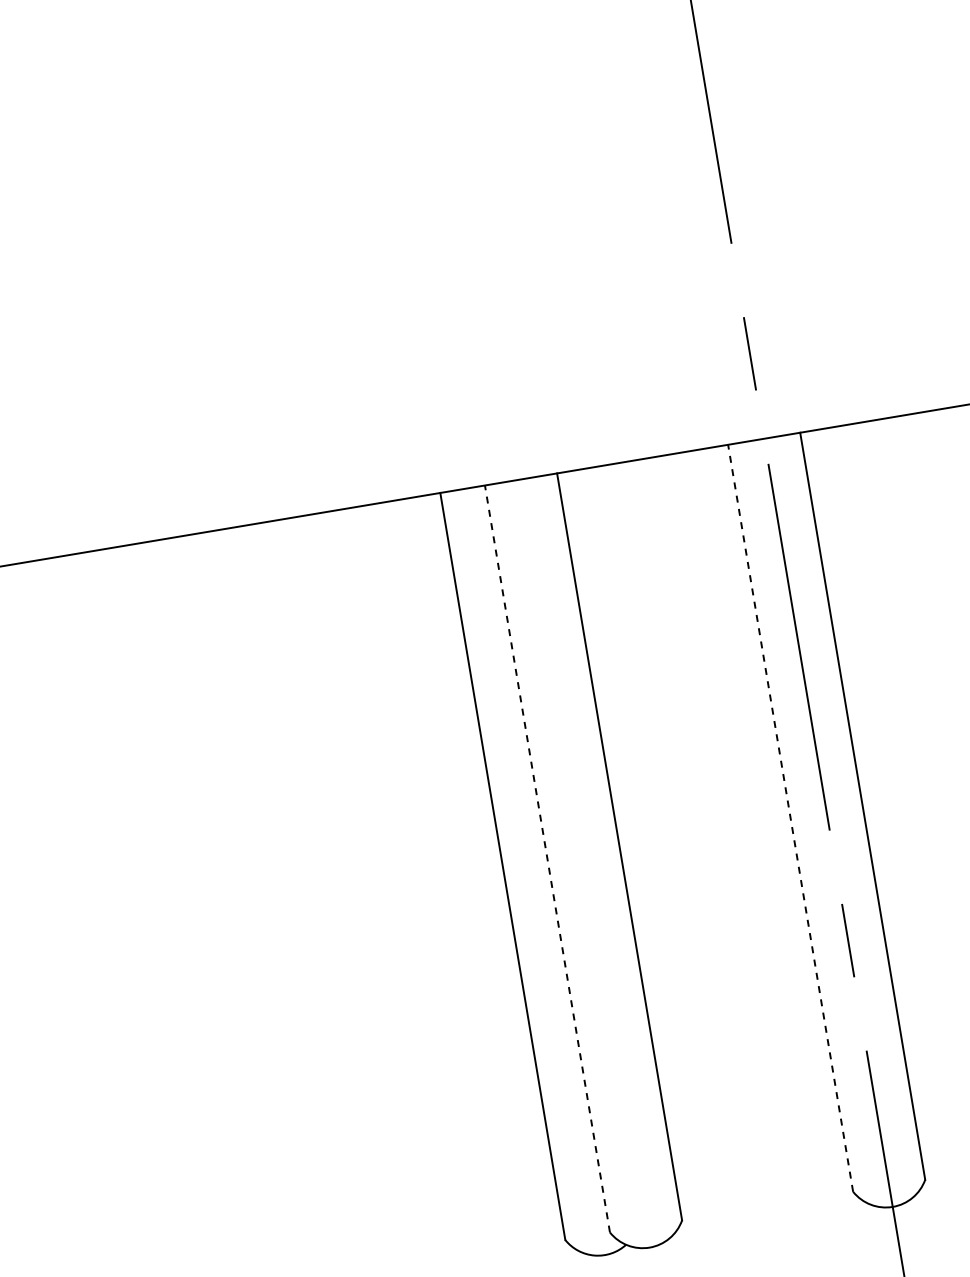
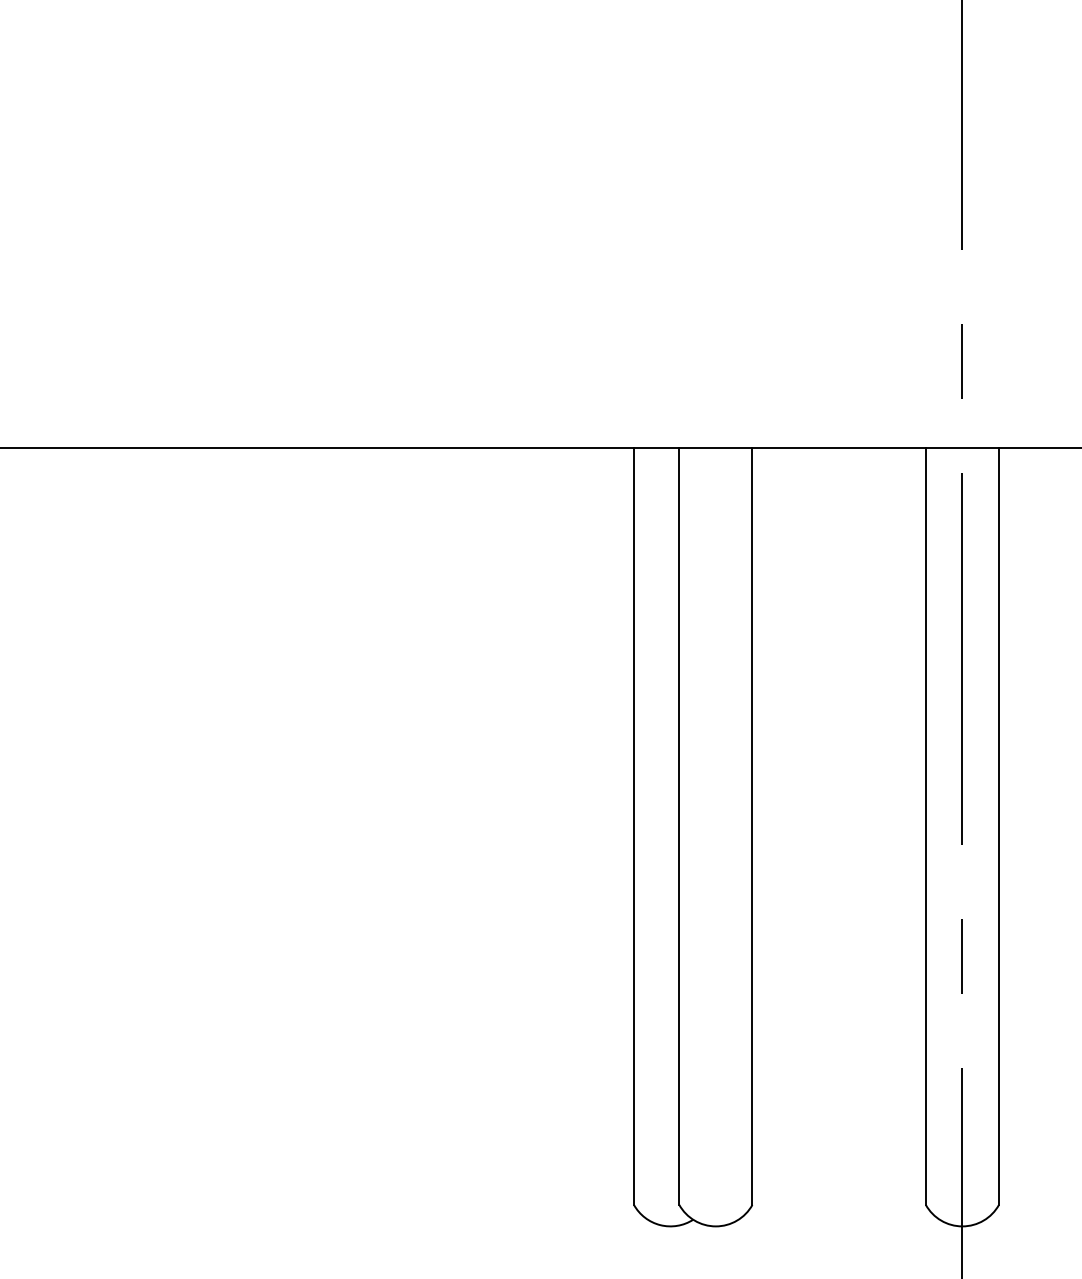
line: (790, 818) -> (925, 826), dashed -> solid
line: (547, 859) -> (679, 826), dashed -> solid

